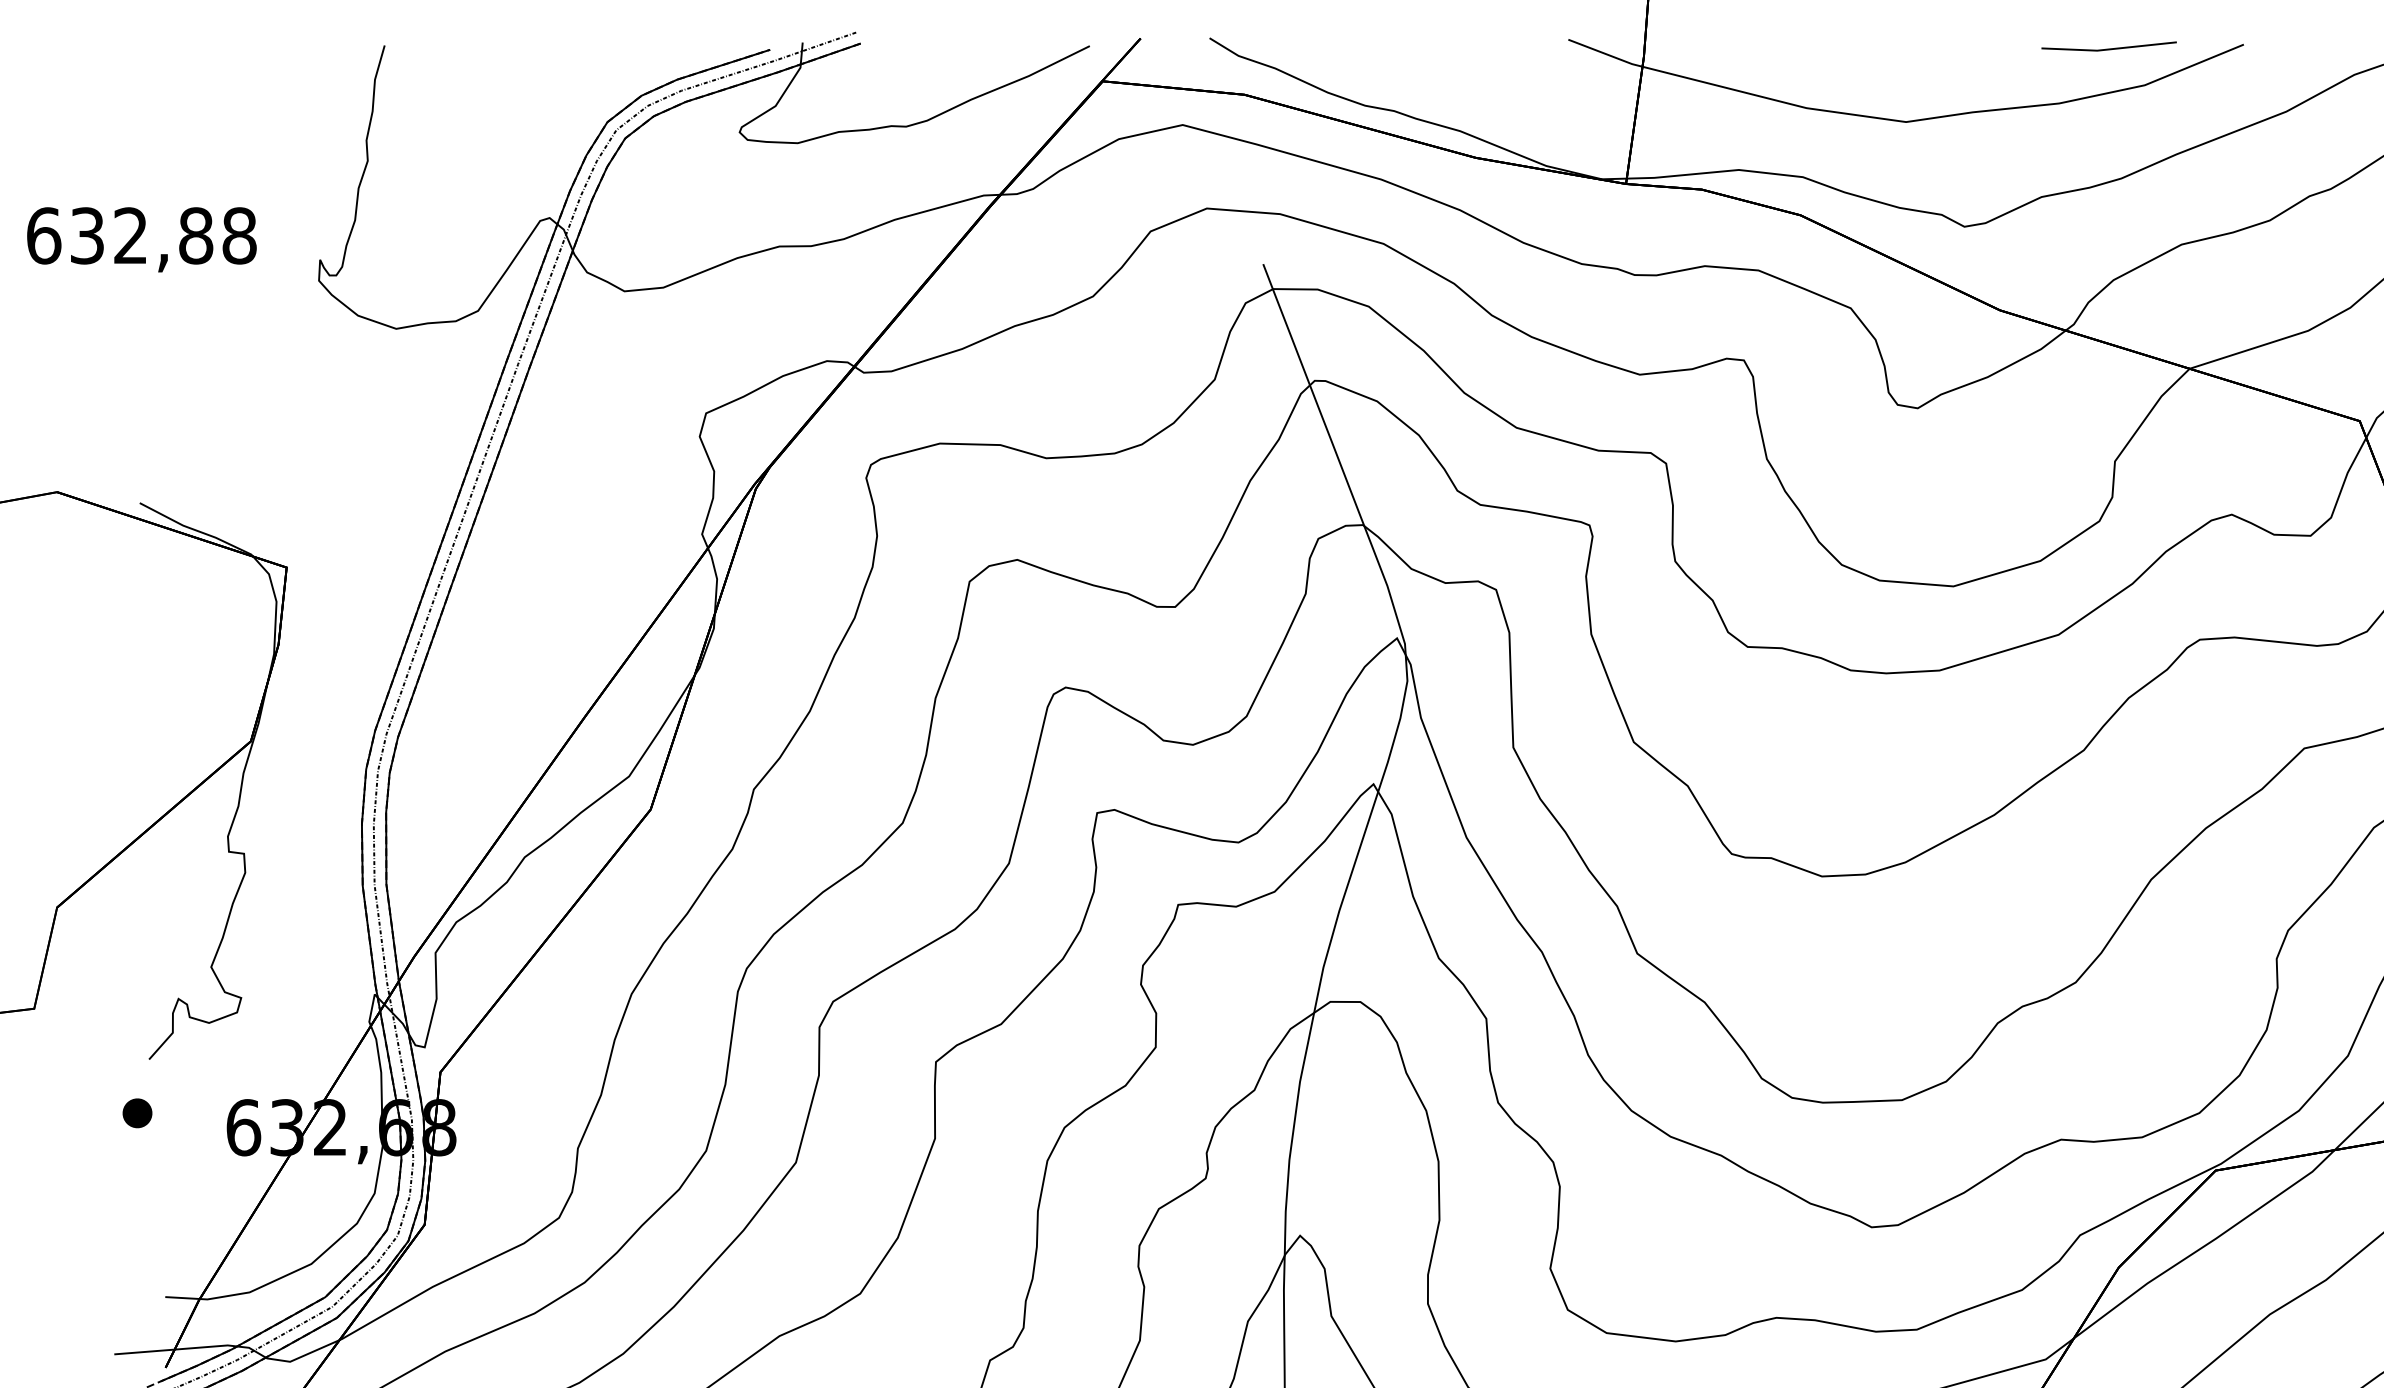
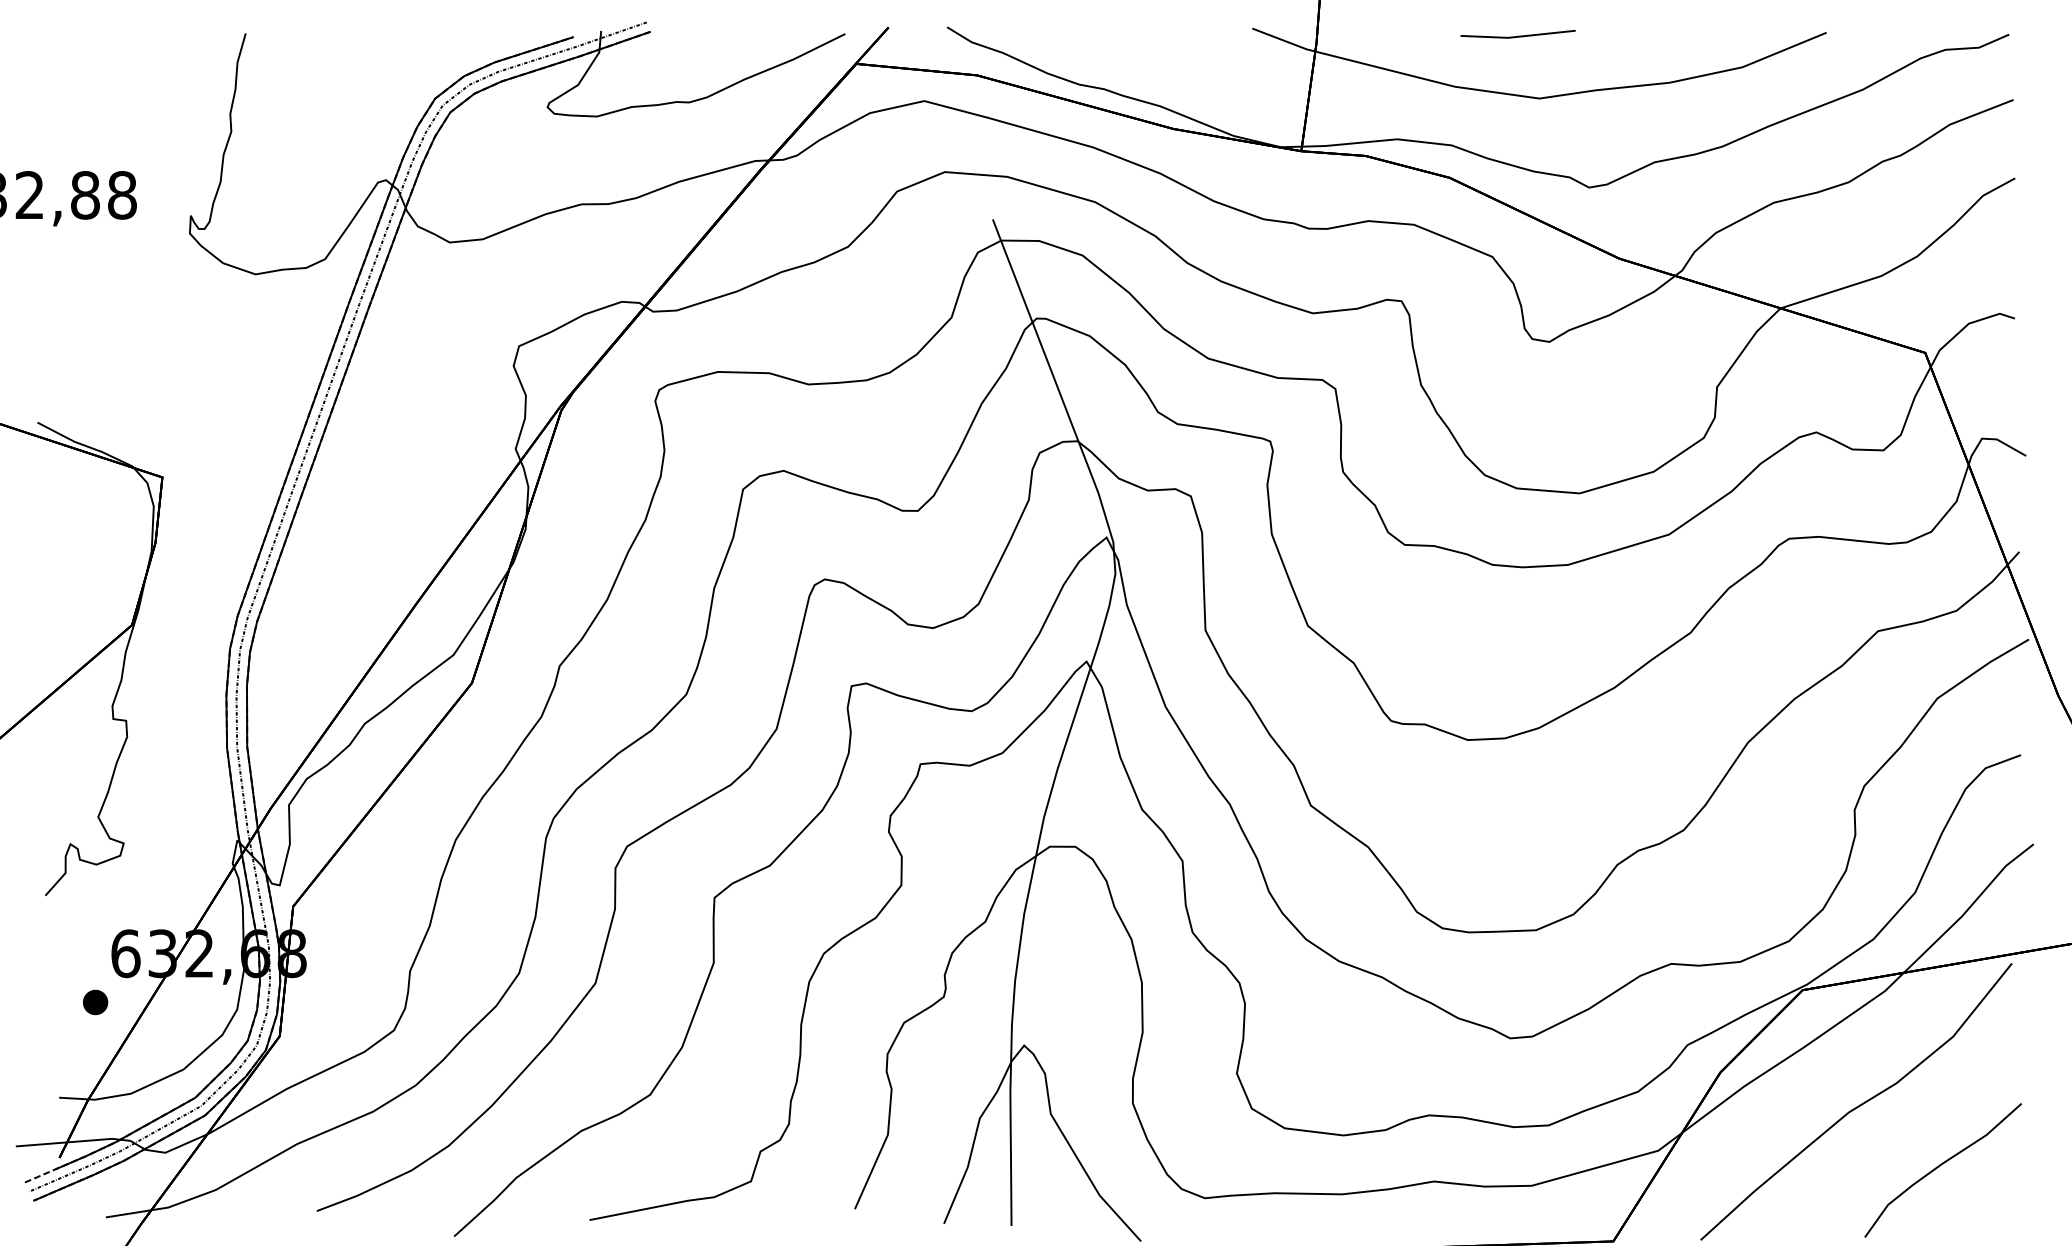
part: (2108, 45) -> (1517, 33), moved
part: (137, 1113) -> (95, 1002), moved

